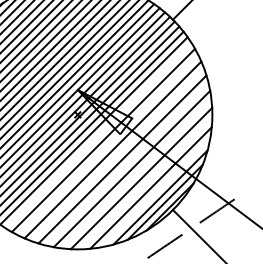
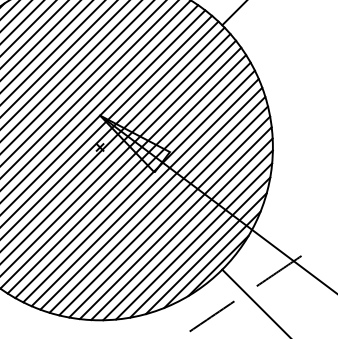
line: (98, 135) -> (126, 173), added
line: (108, 145) -> (139, 186), added
line: (117, 154) -> (151, 198), added
line: (127, 163) -> (163, 209), added
line: (136, 173) -> (175, 222), added
line: (146, 183) -> (188, 235), added
line: (155, 192) -> (199, 247), added

